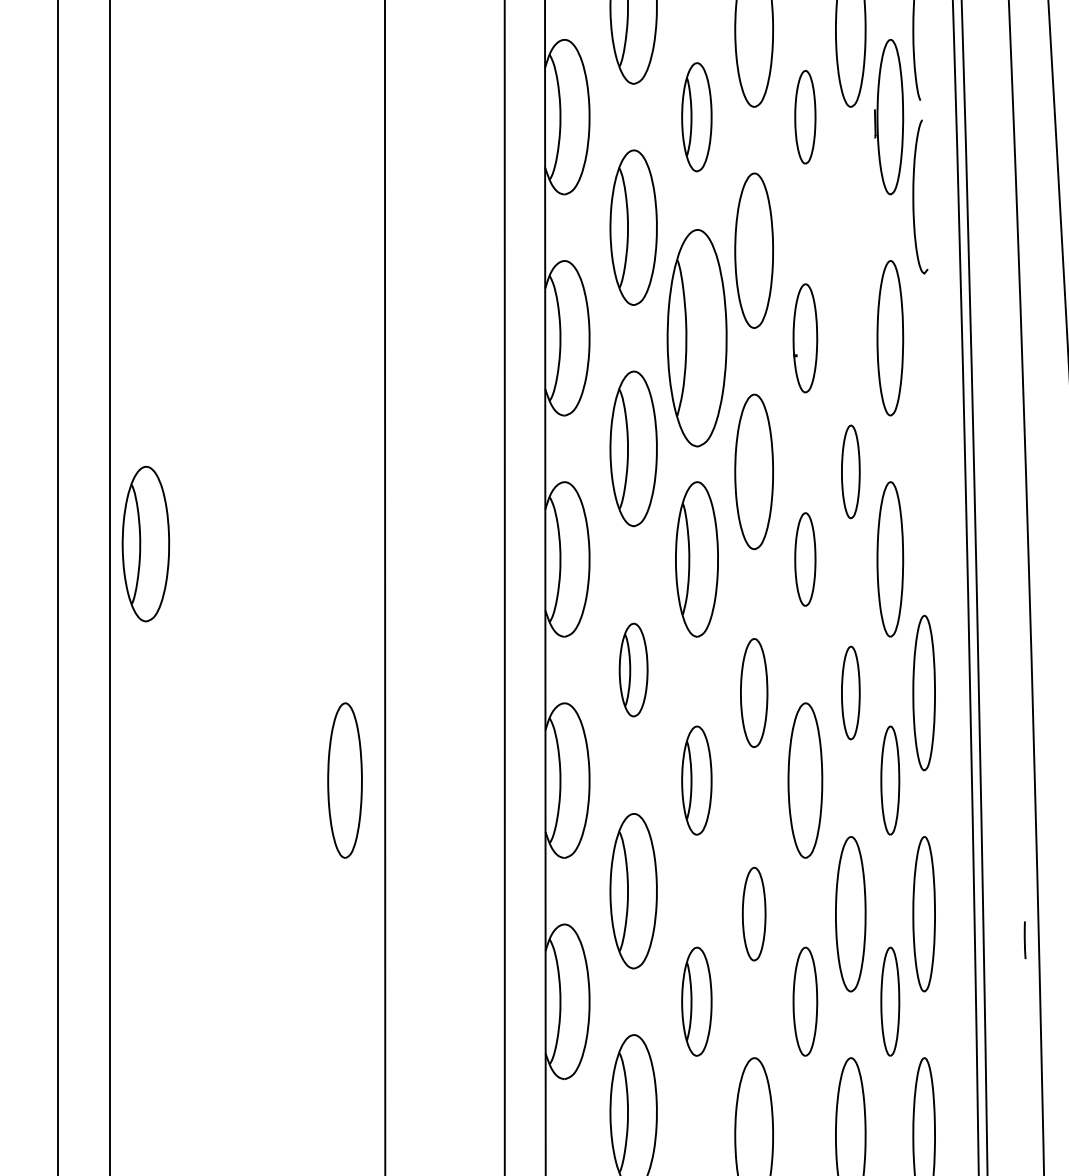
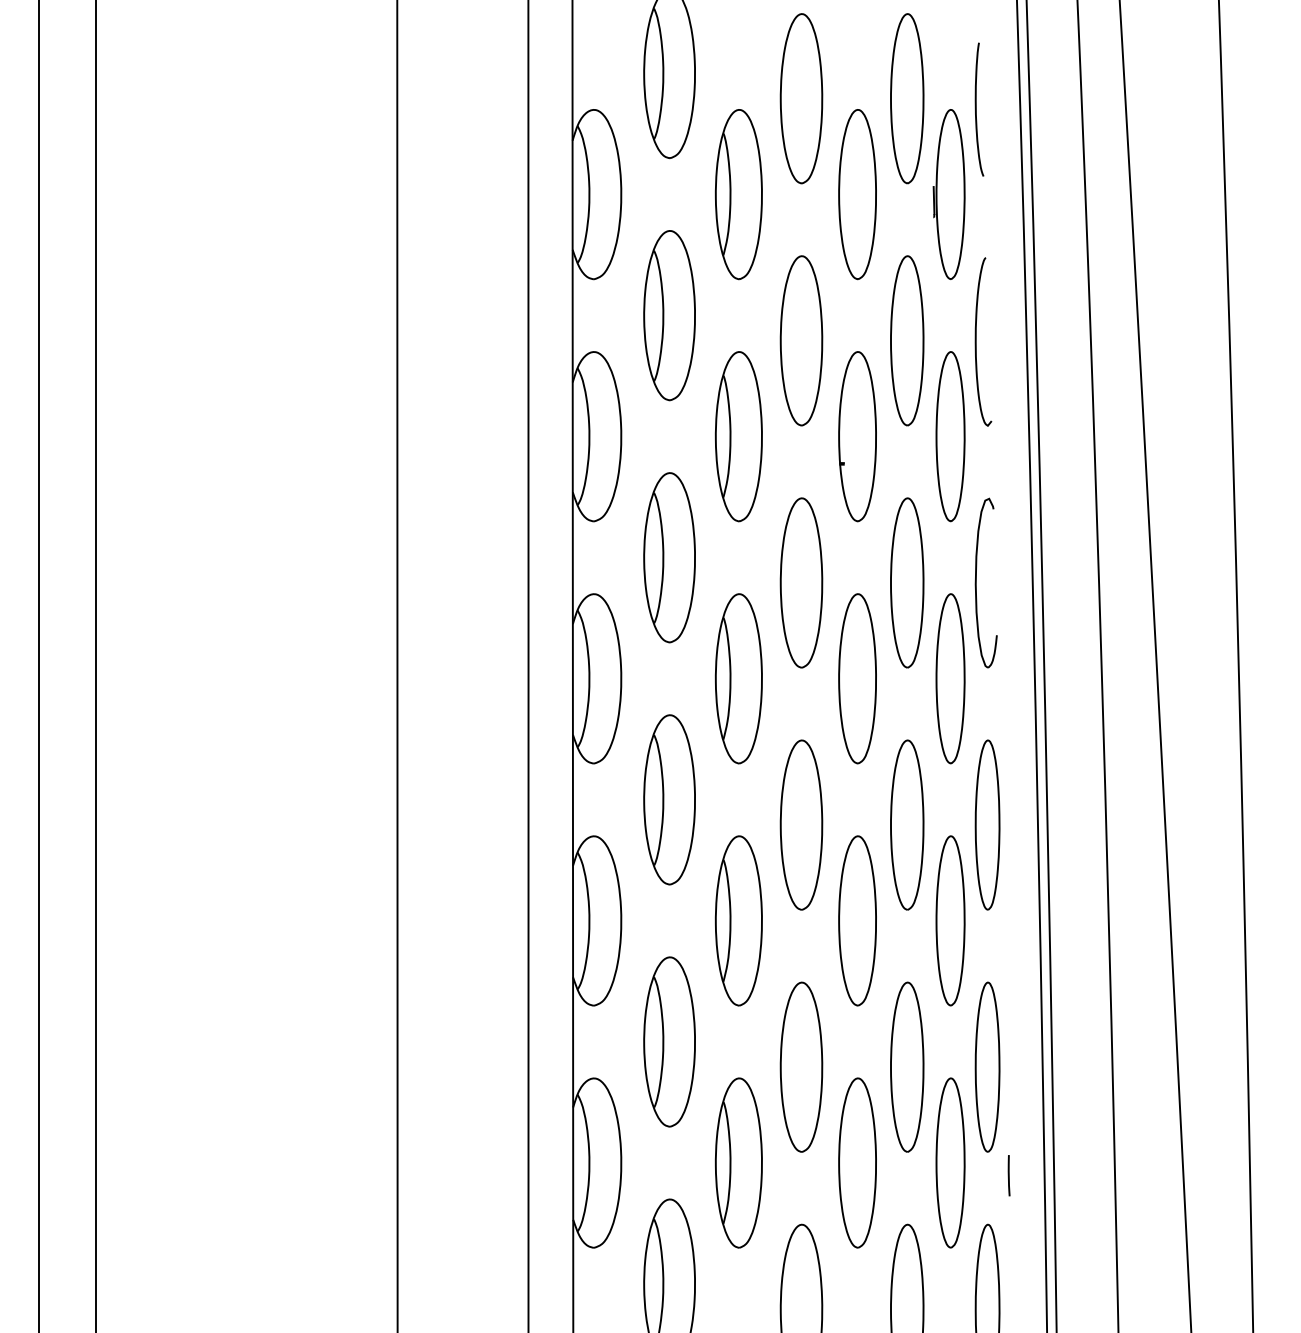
part: (696, 117) -> (738, 194), size x1.43
part: (805, 117) -> (857, 194), size x1.67
part: (914, 196) -> (976, 341), moved
part: (850, 250) -> (907, 340), added
part: (696, 338) -> (738, 436), size x0.71
part: (805, 338) -> (857, 436), size x1.43
part: (850, 471) -> (907, 582), size x1.67
part: (914, 471) -> (976, 582), added
part: (145, 543) -> (135, 661), removed
part: (805, 559) -> (857, 678), size x1.67
part: (633, 669) -> (669, 799), size x1.67
part: (754, 692) -> (801, 824), size x1.43
part: (850, 692) -> (907, 824), size x1.67
part: (344, 780) -> (353, 920), removed
part: (696, 780) -> (738, 920), size x1.43
part: (890, 780) -> (950, 920), size x1.43
part: (754, 913) -> (801, 1066), size x1.67
line: (1024, 940) -> (1008, 1175), moved
part: (696, 1001) -> (738, 1162), size x1.43
part: (805, 1001) -> (857, 1162), size x1.43
part: (890, 1001) -> (950, 1162), size x1.43

